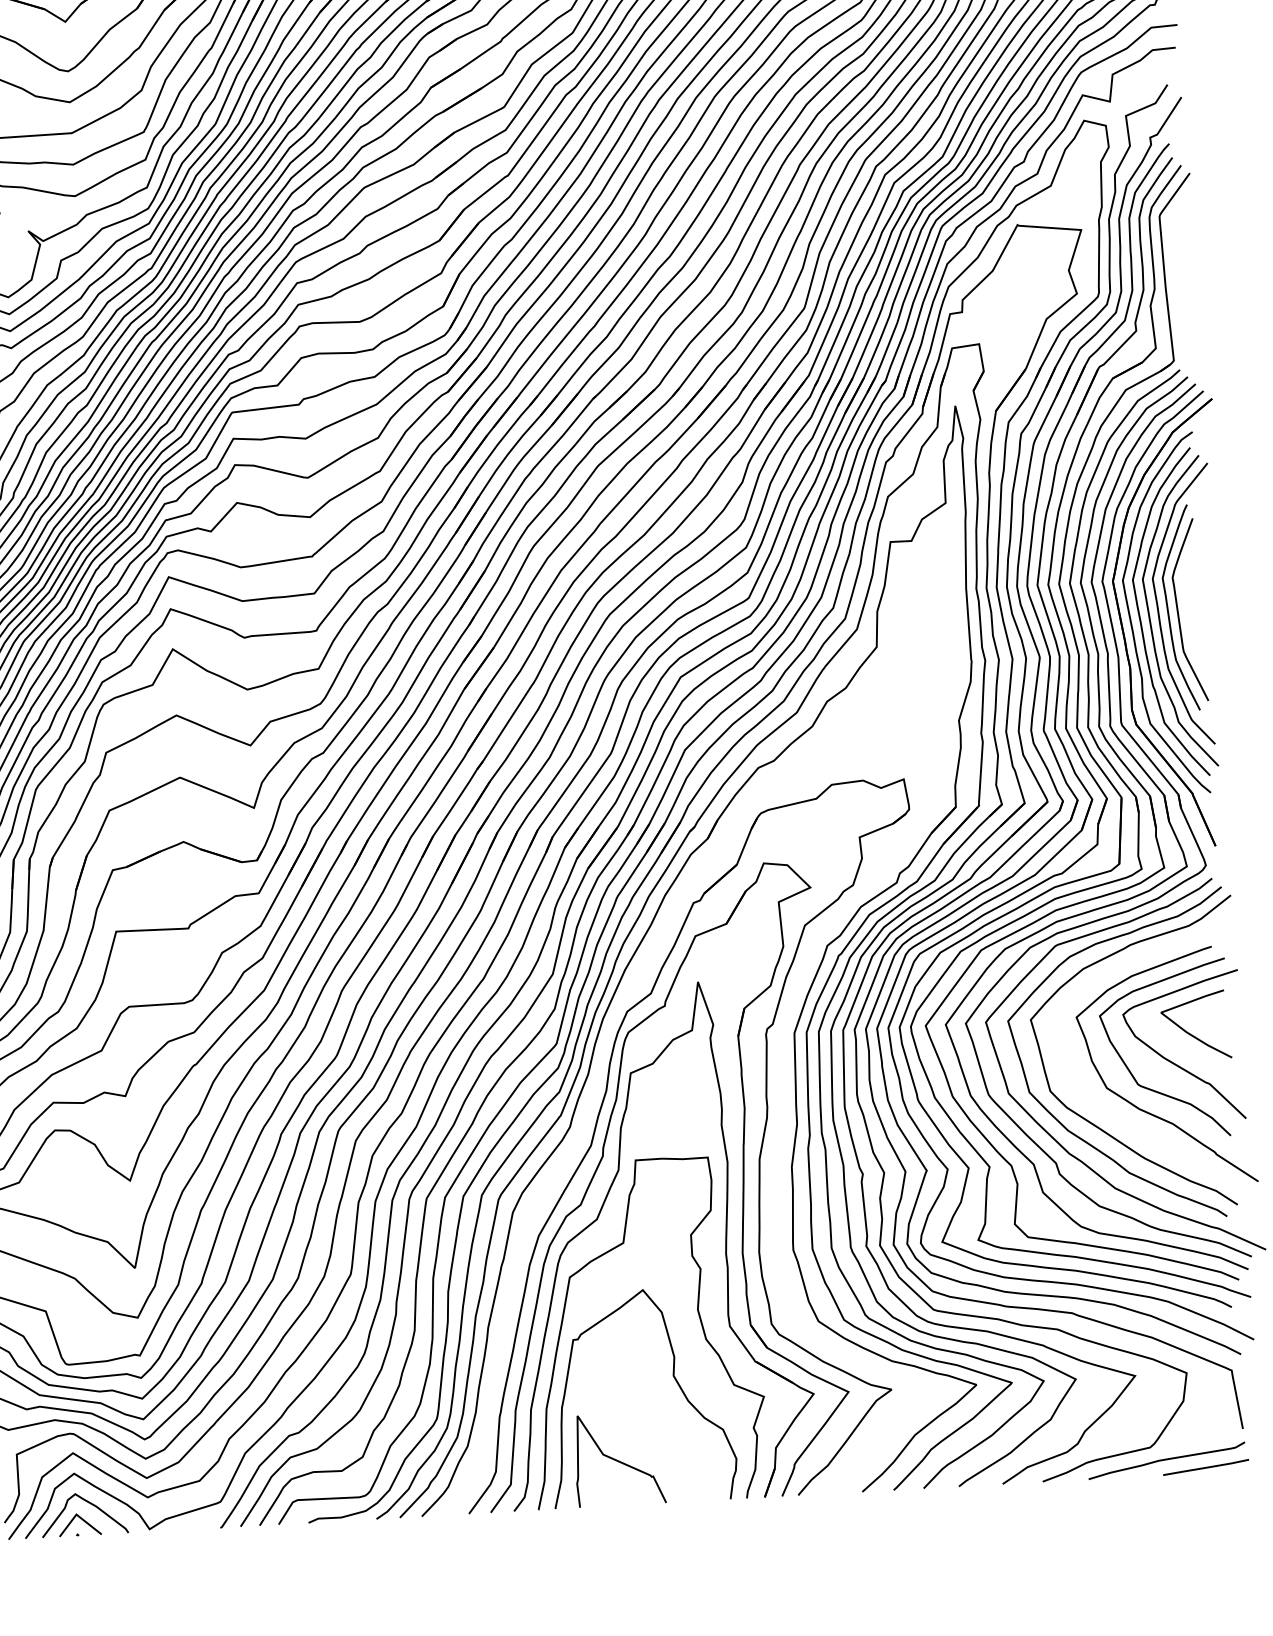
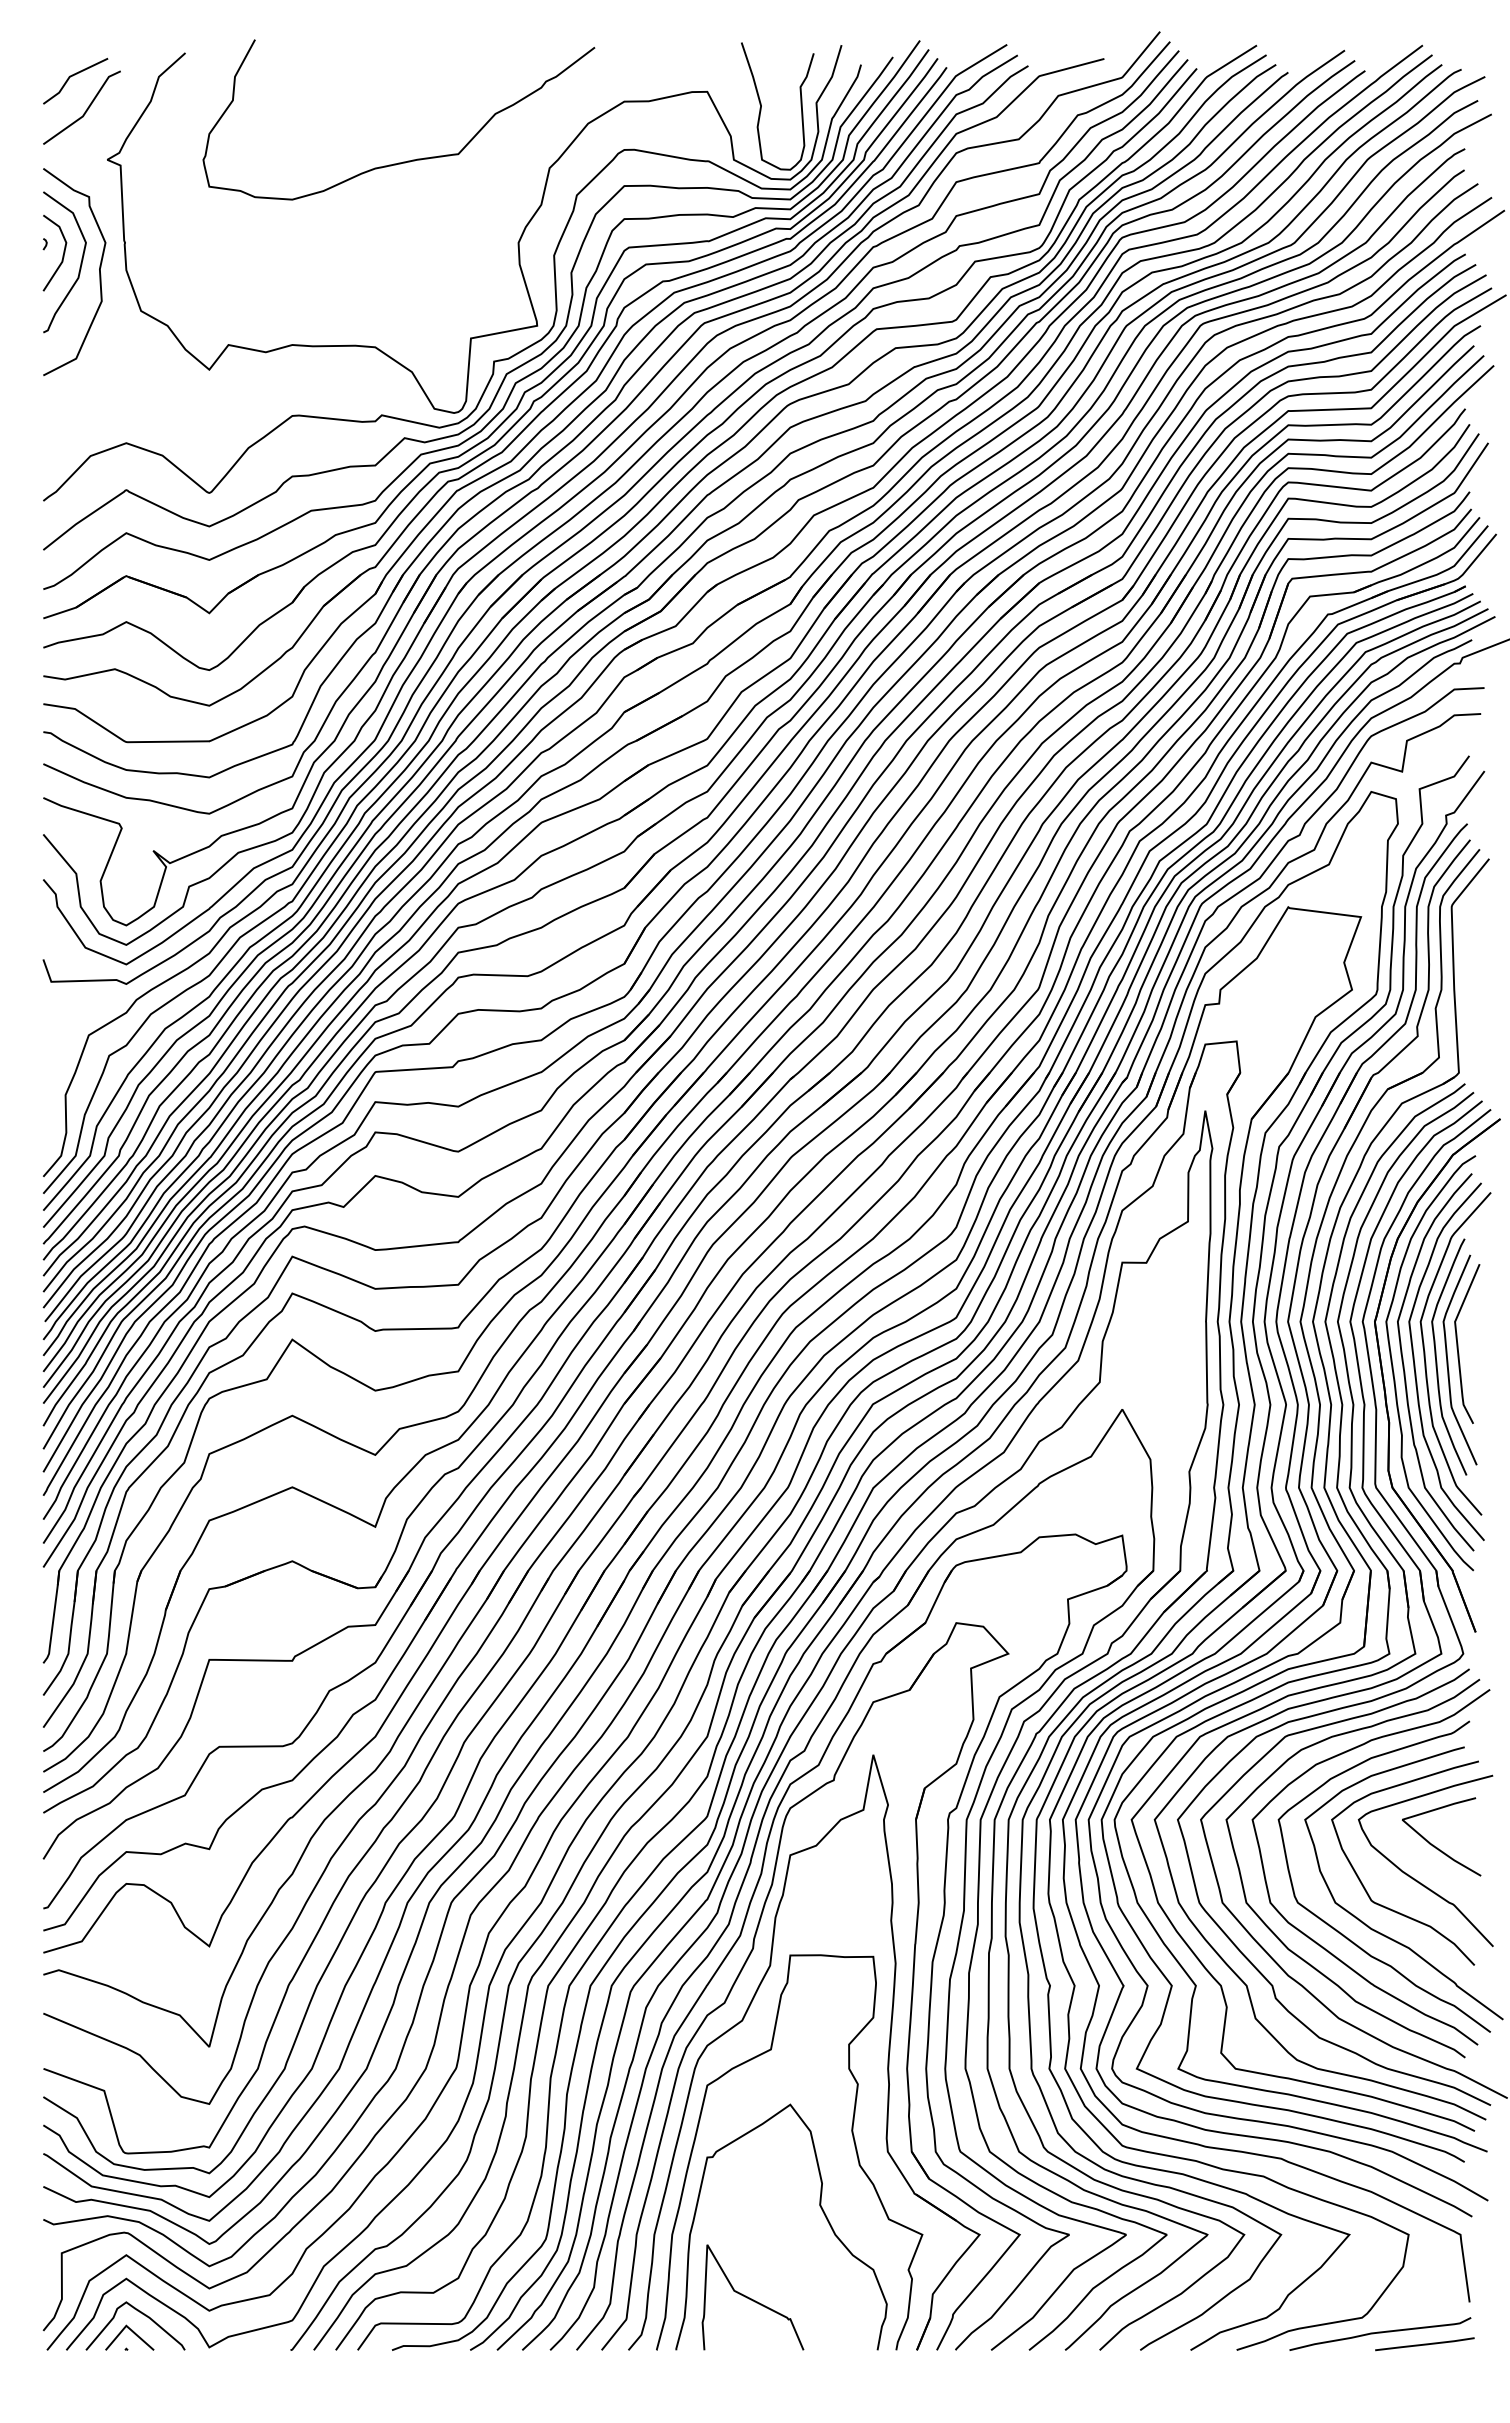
curve: (1186, 595) -> (1458, 1343), added
part: (600, 1069) -> (755, 1848), added
curve: (1117, 1116) -> (1345, 1935), added

